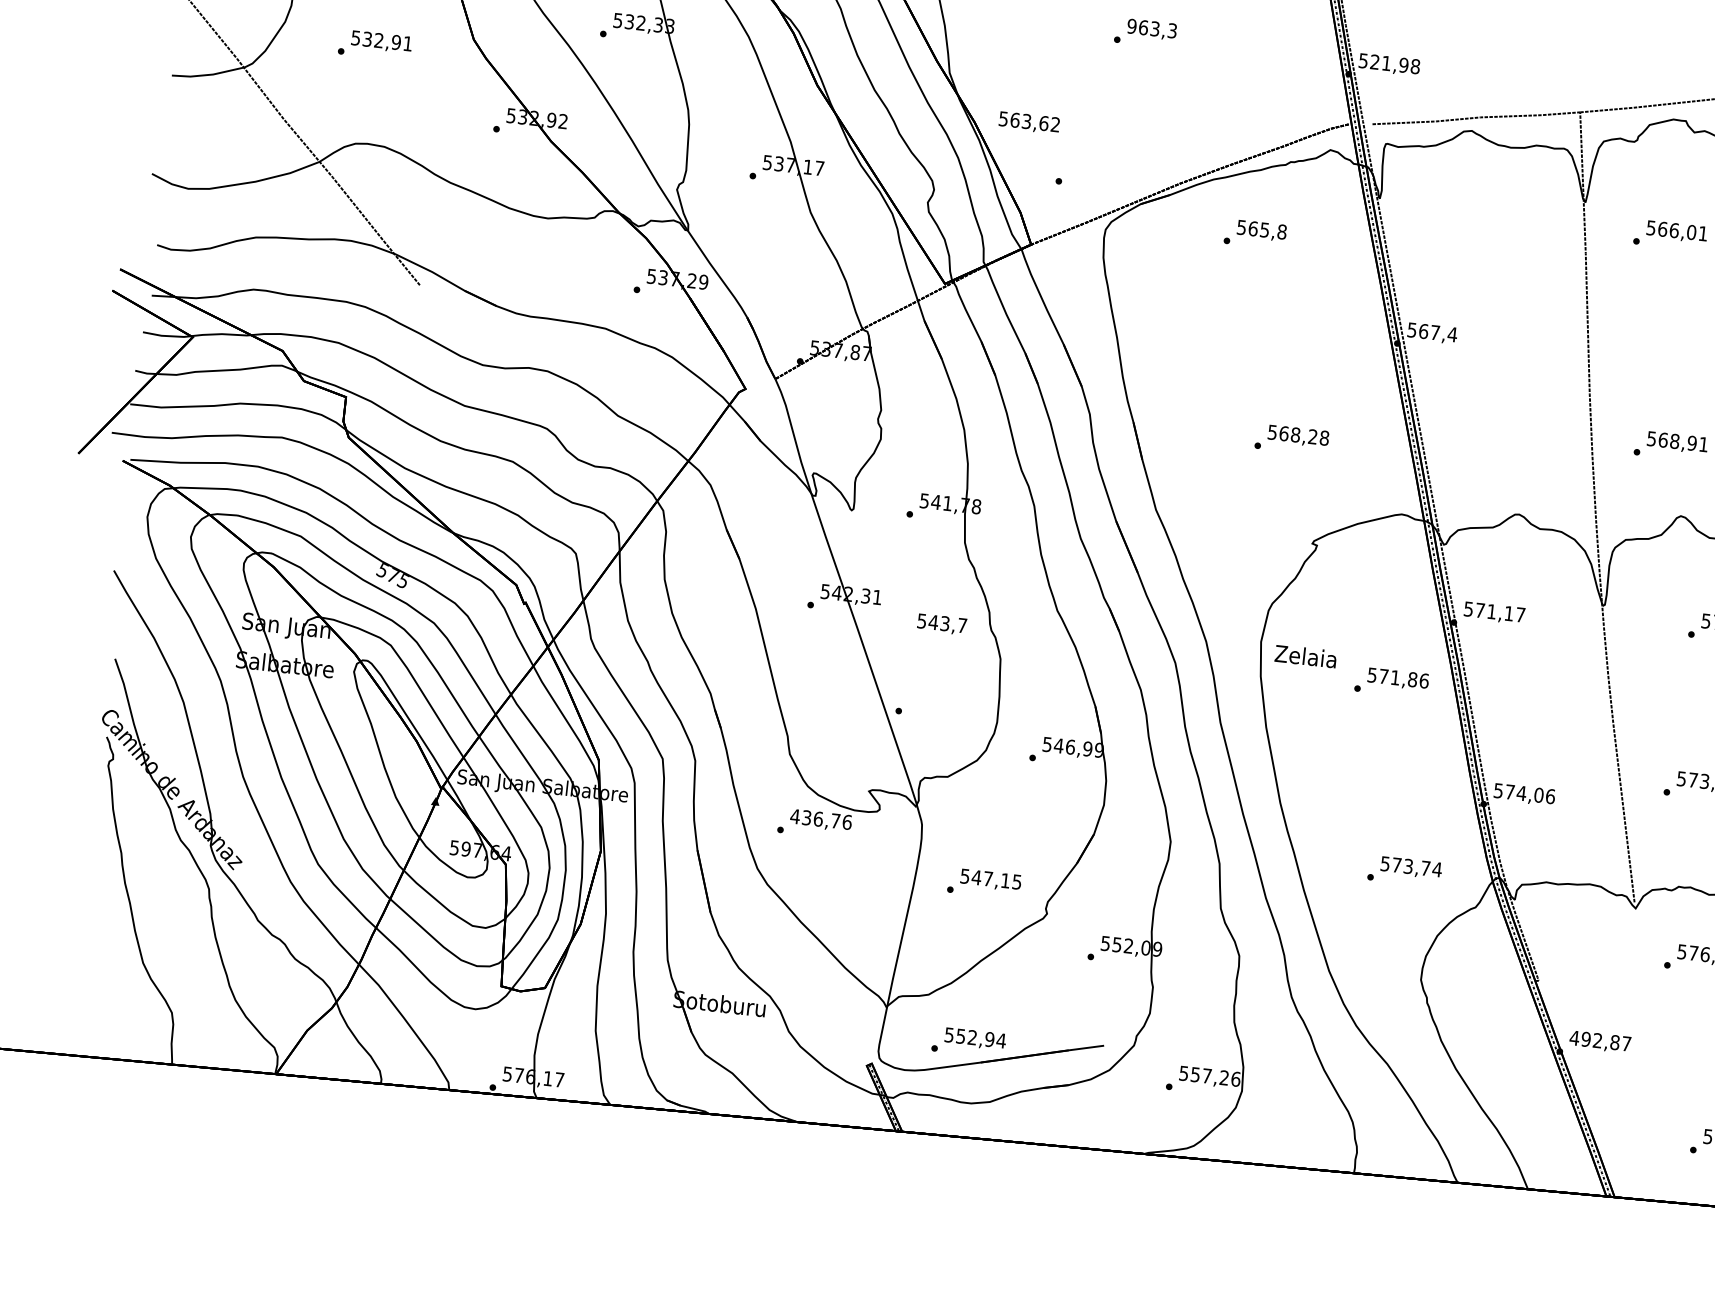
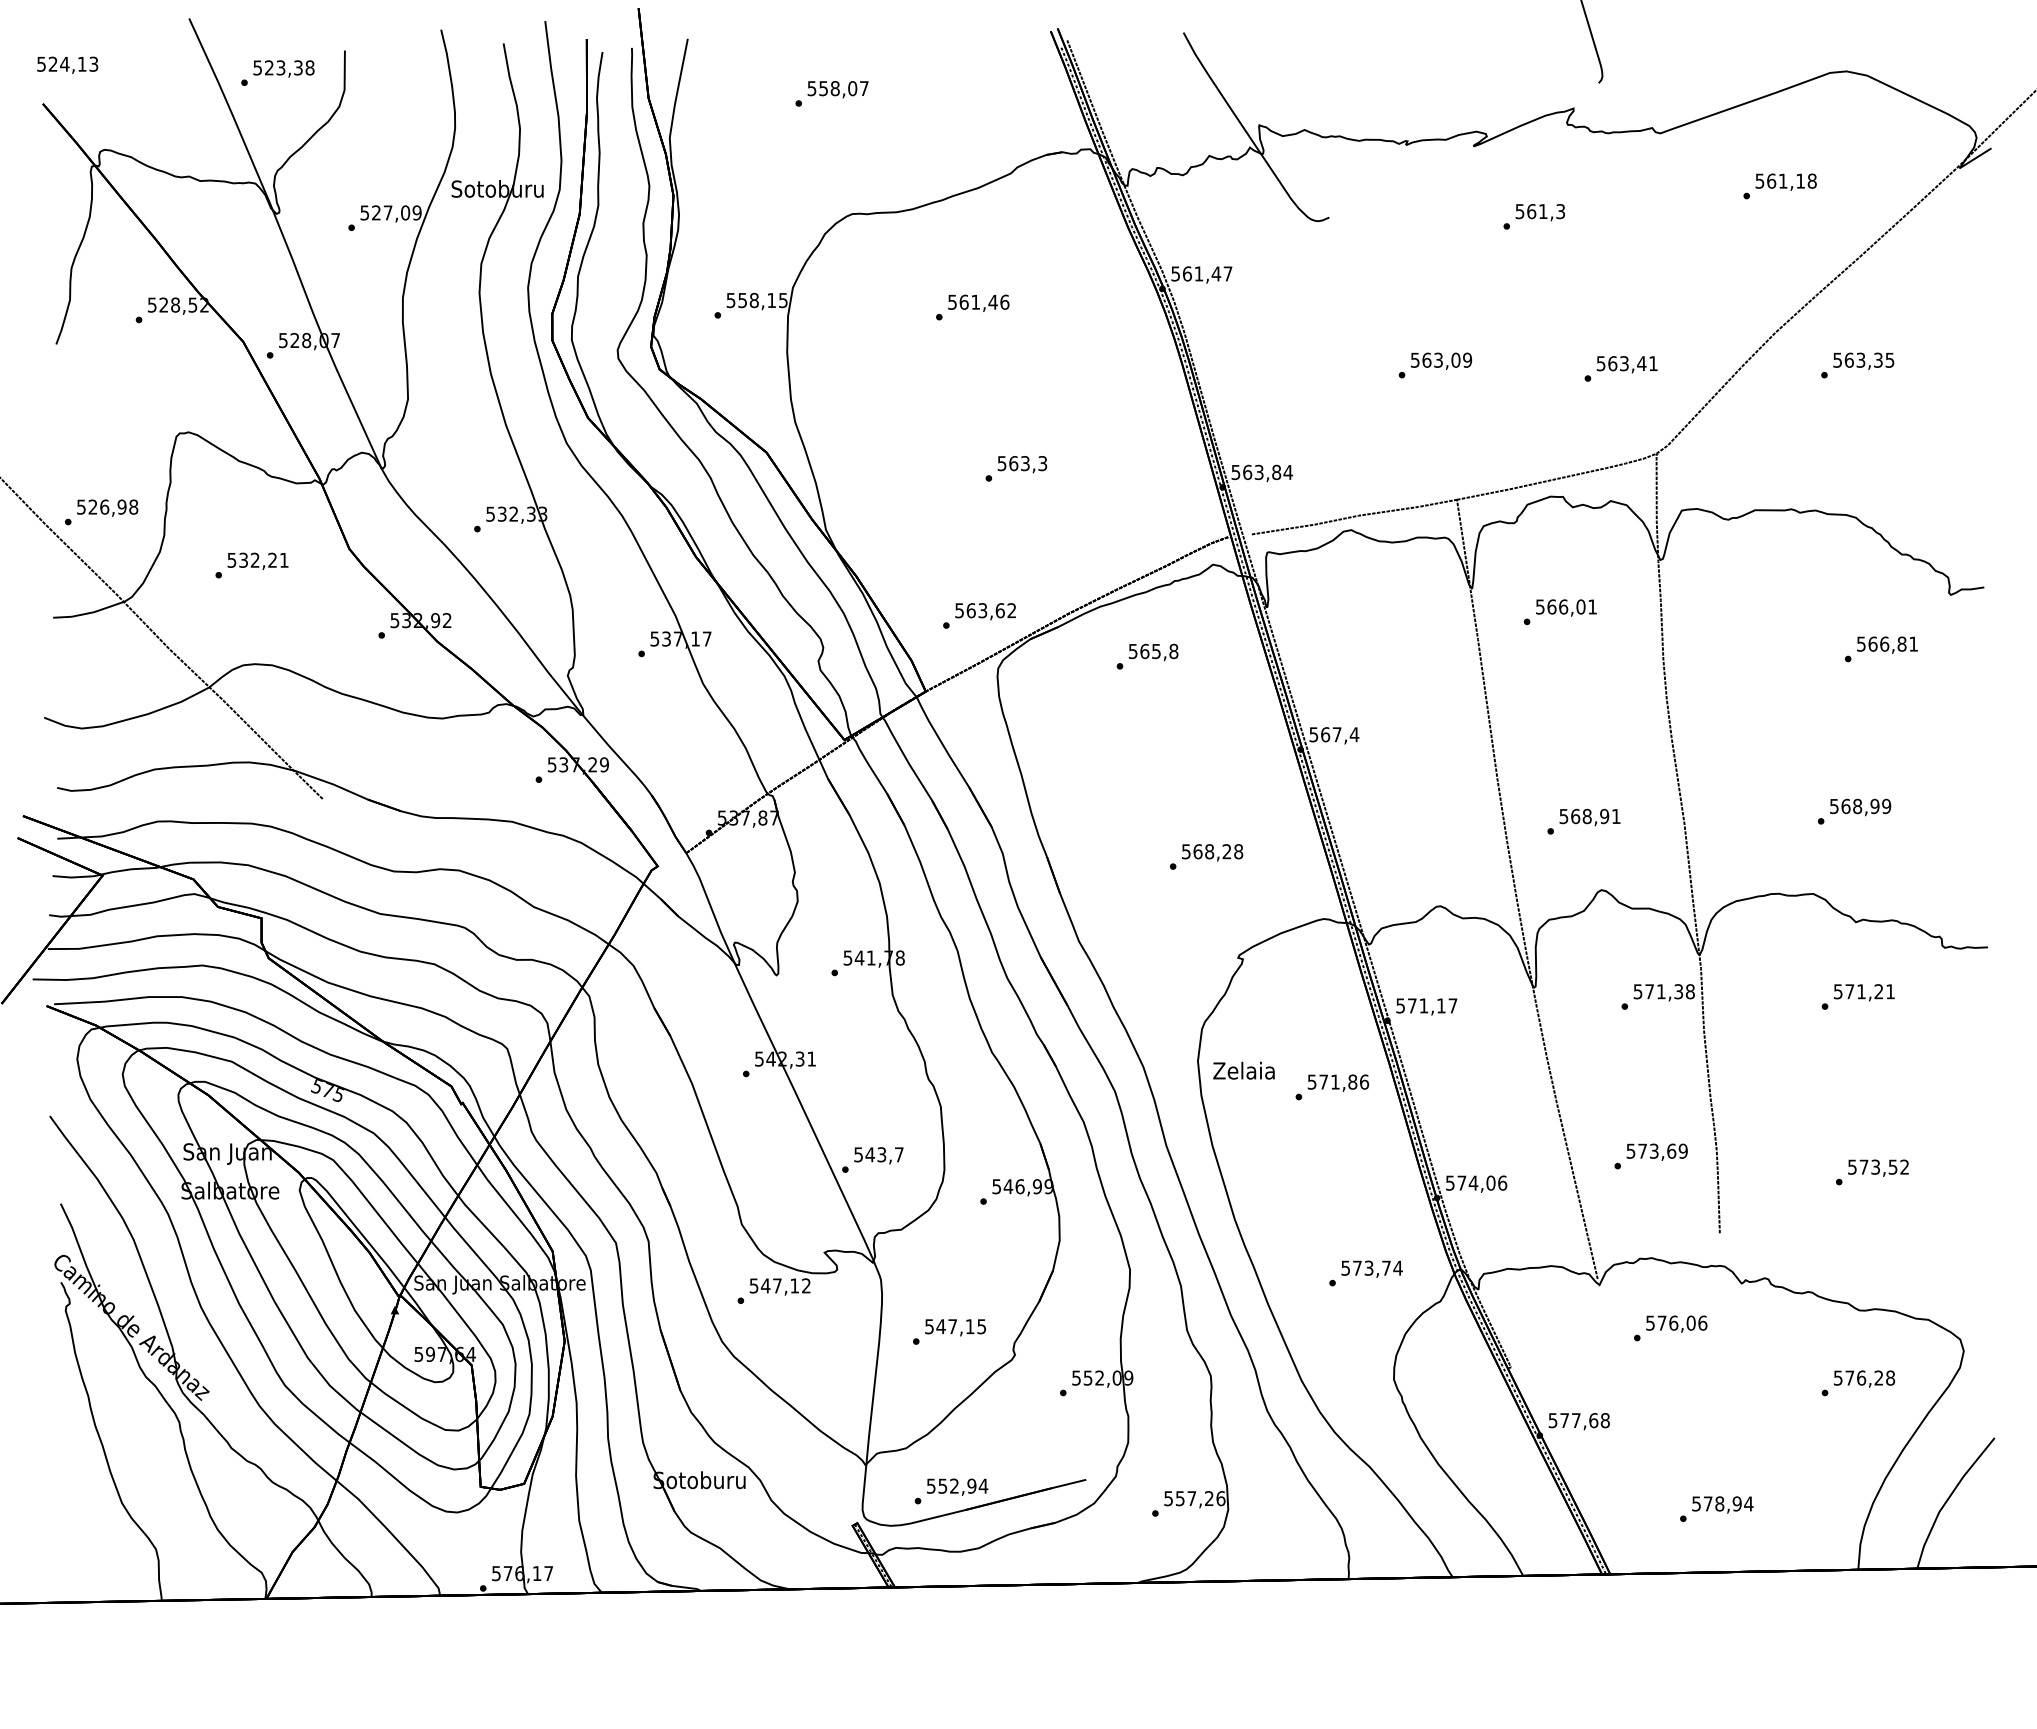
text: (1131, 26) -> (1001, 463), 963,3 -> 563,3
text: (396, 41) -> (272, 559), 532,91 -> 532,21
text: (1395, 64) -> (1268, 472), 521,98 -> 563,84
text: (1029, 122) -> (985, 611), moved
text: (941, 624) -> (878, 1155), moved
text: (821, 819) -> (780, 1285), 436,76 -> 547,12
text: (1599, 1040) -> (1578, 1420), 492,87 -> 577,68

